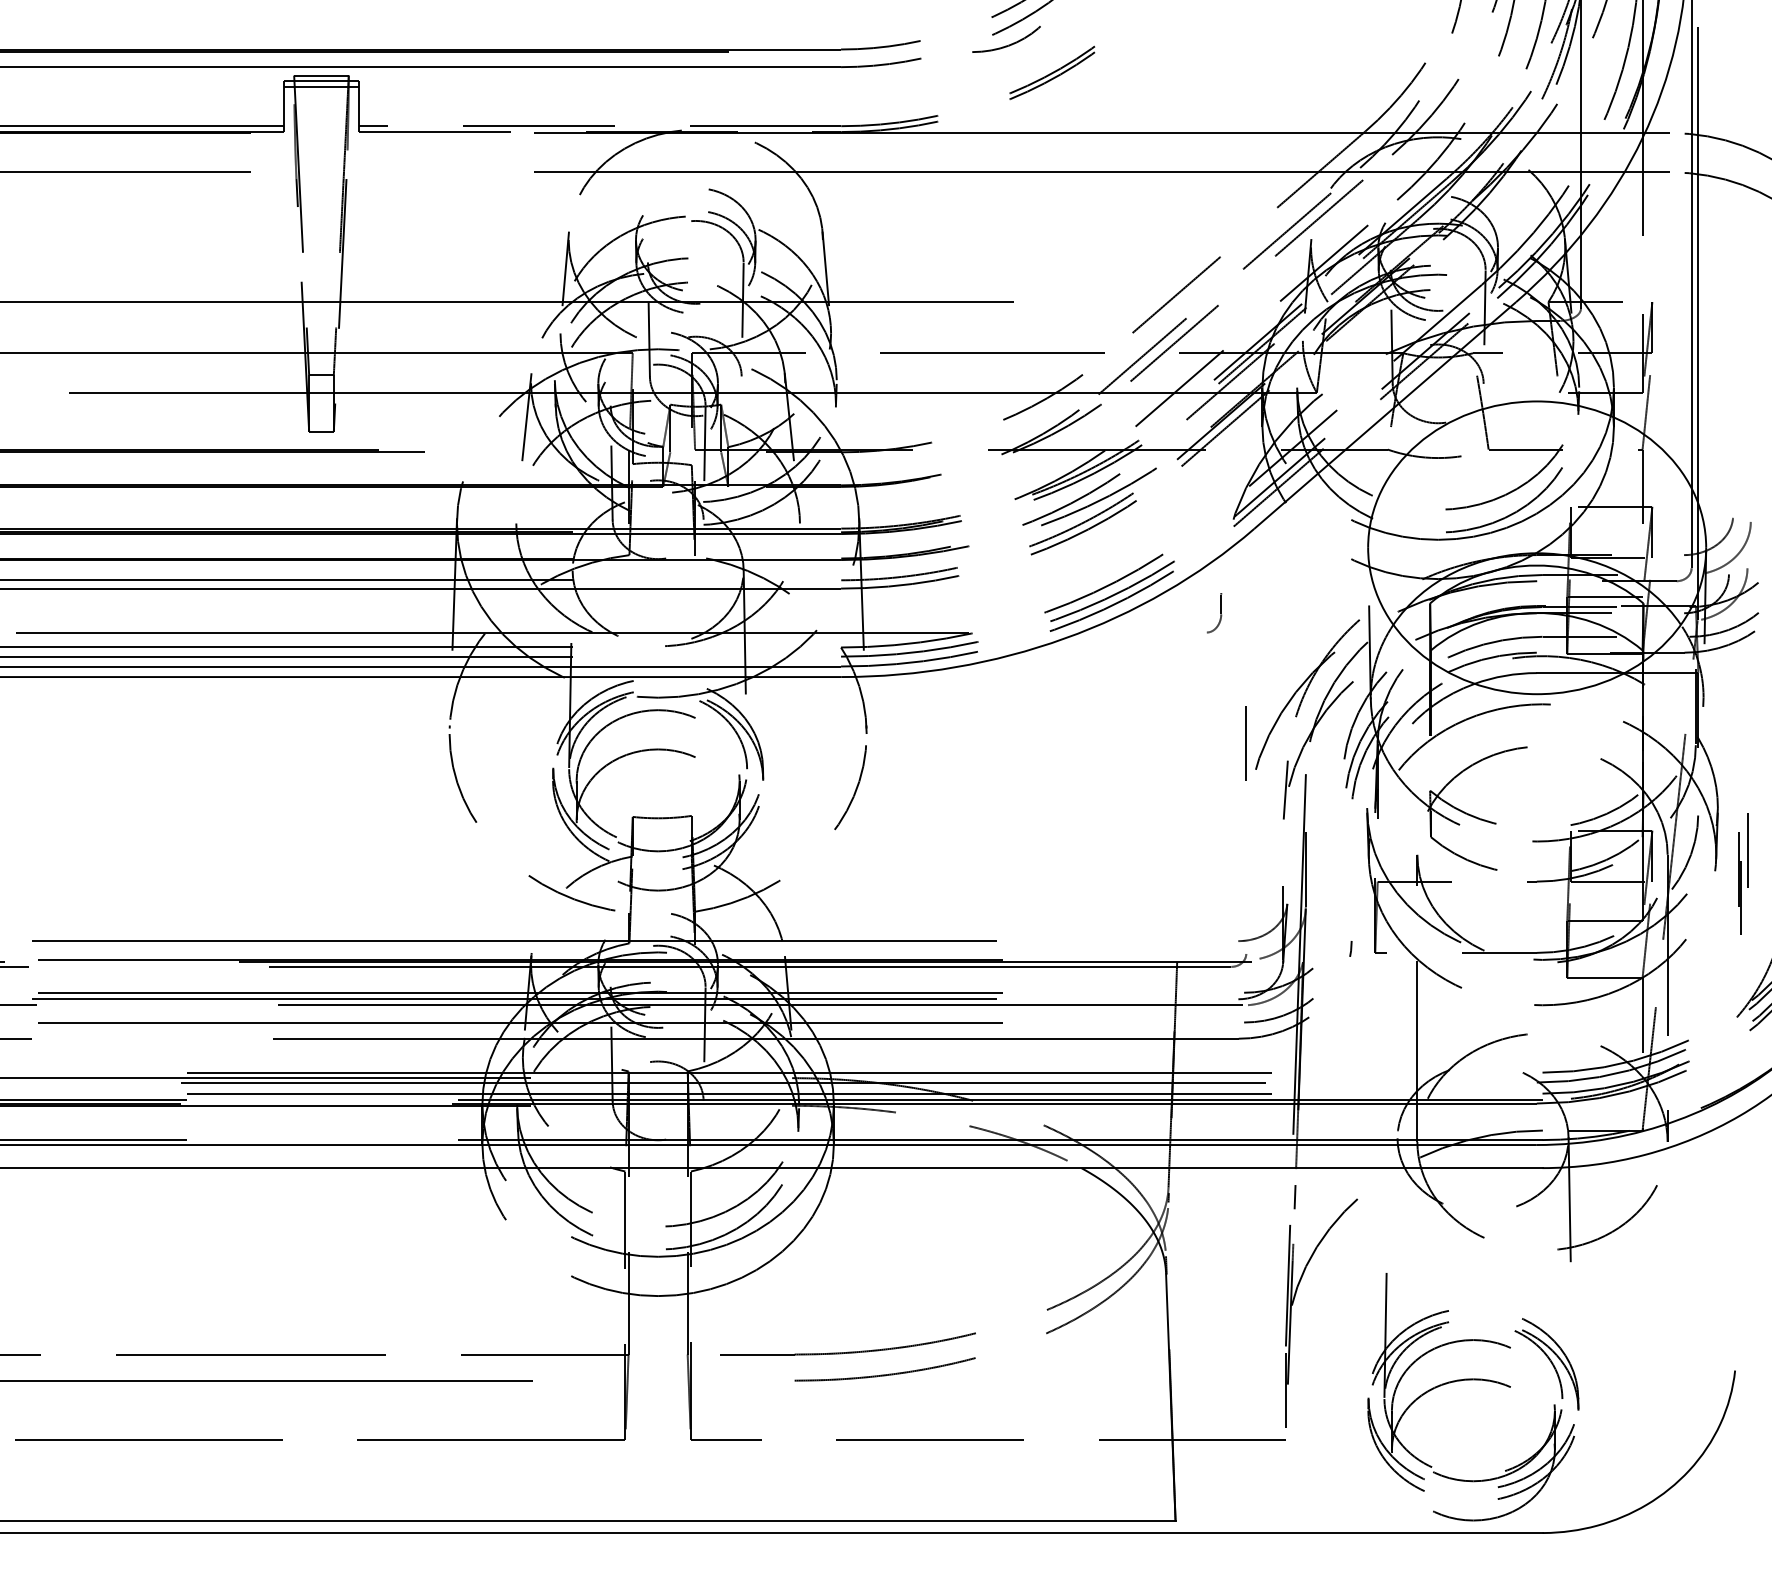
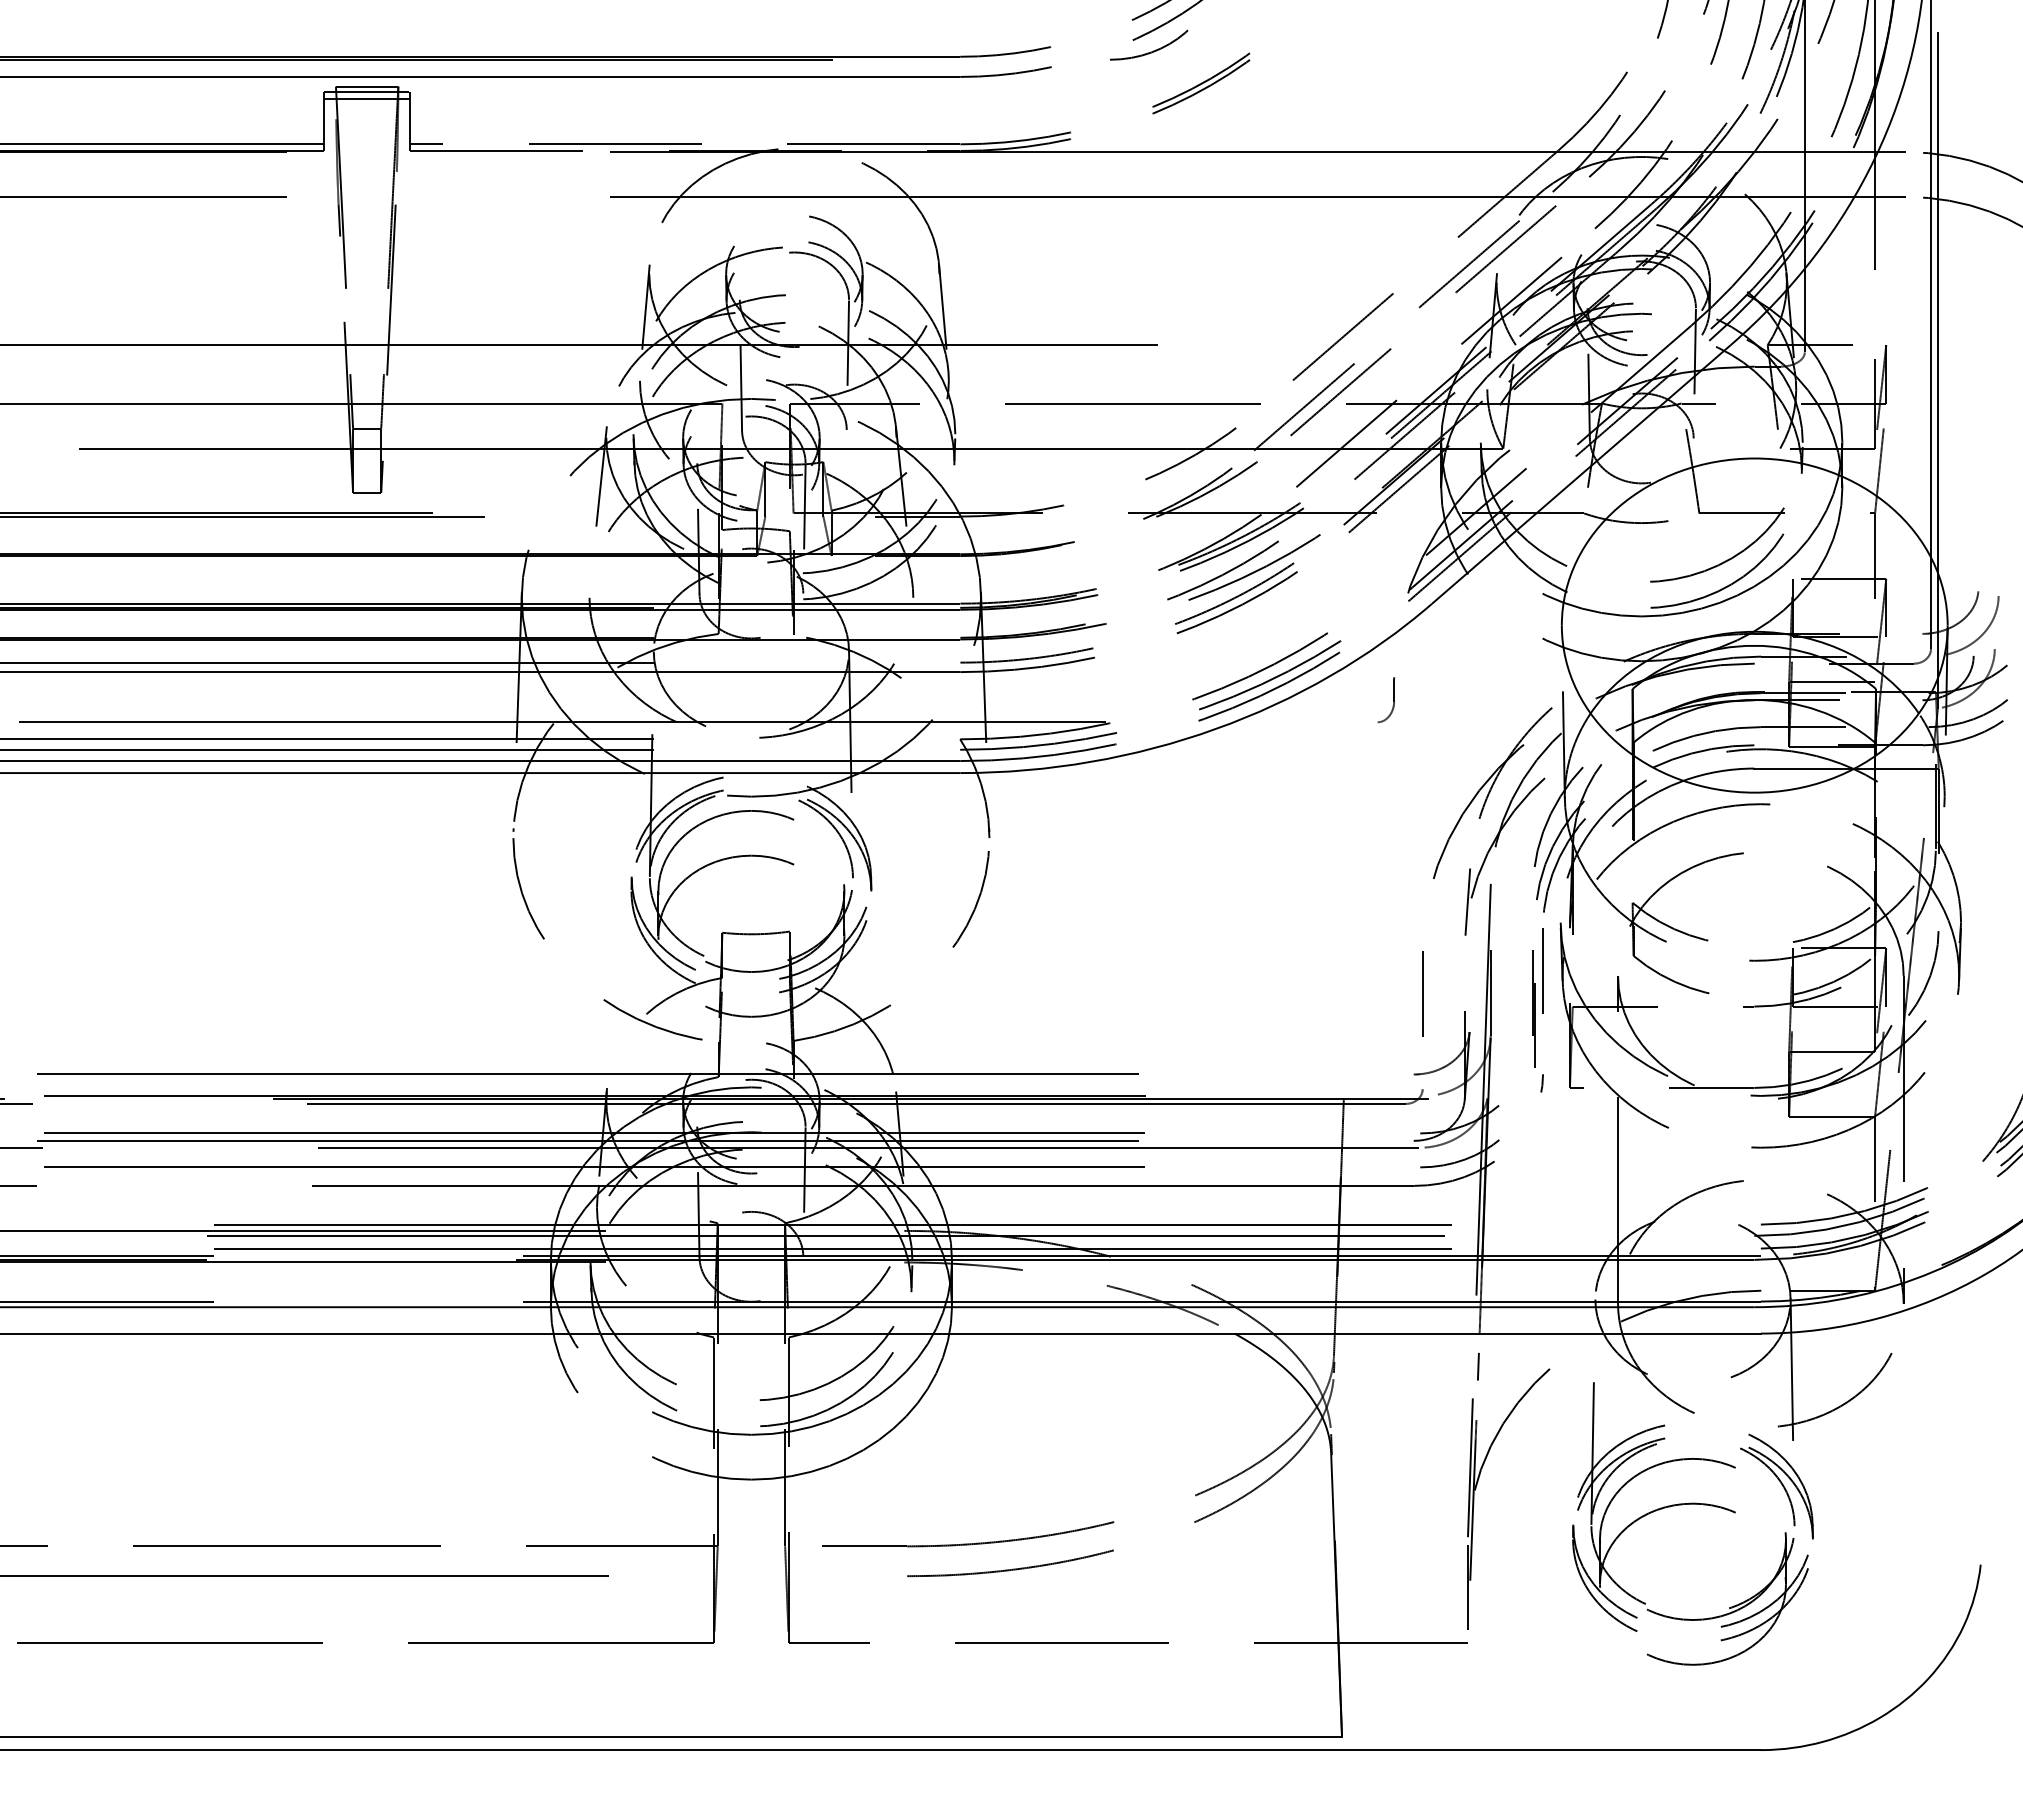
line: (1246, 743) -> (1422, 993), moved
part: (1742, 873) -> (1537, 997), moved
part: (1472, 1380) -> (1692, 1504), moved

